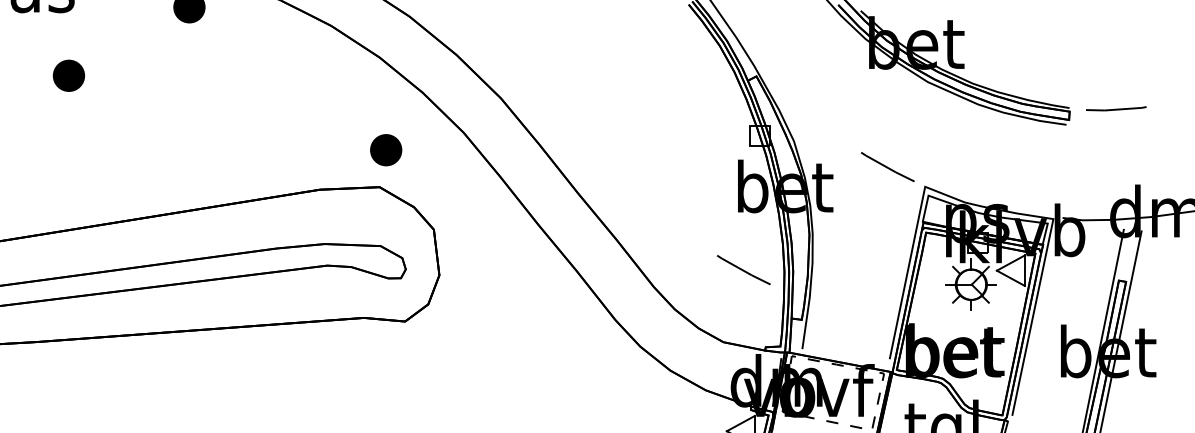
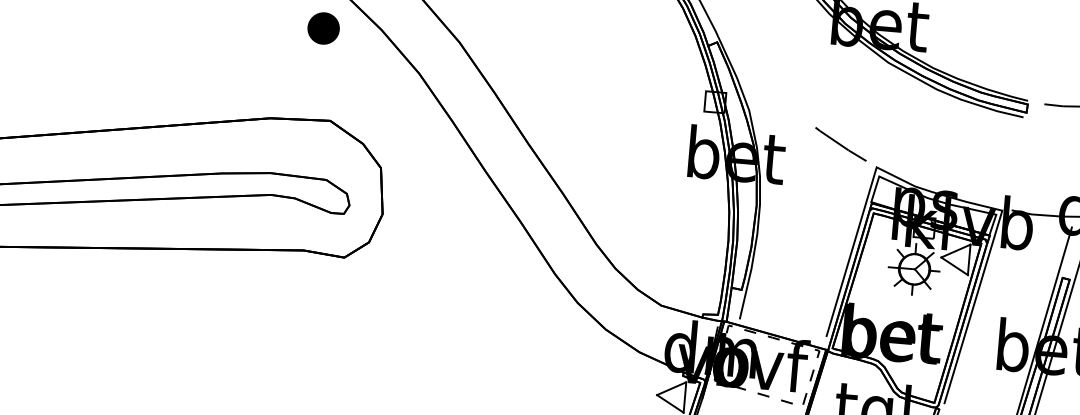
part: (386, 150) -> (323, 28), moved
line: (743, 270) -> (687, 235), removed

